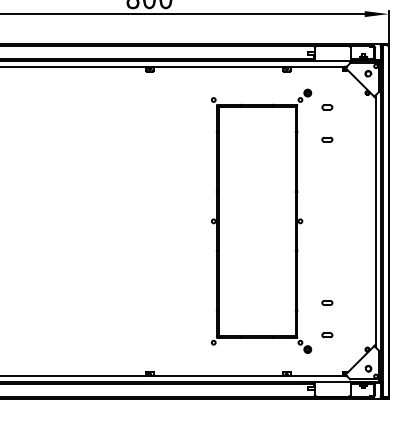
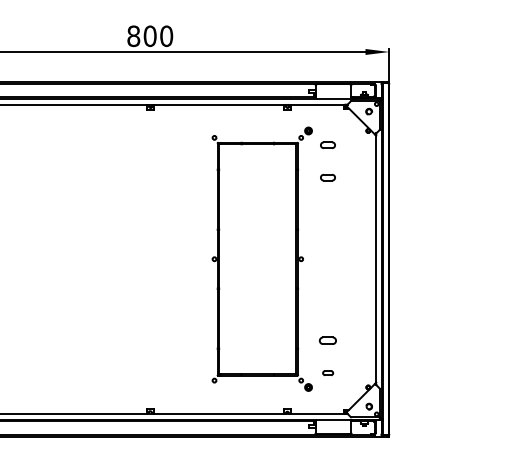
part: (327, 107) -> (328, 145), size x1.4
part: (327, 139) -> (328, 177), size x1.4
part: (327, 302) -> (328, 340), size x1.6

